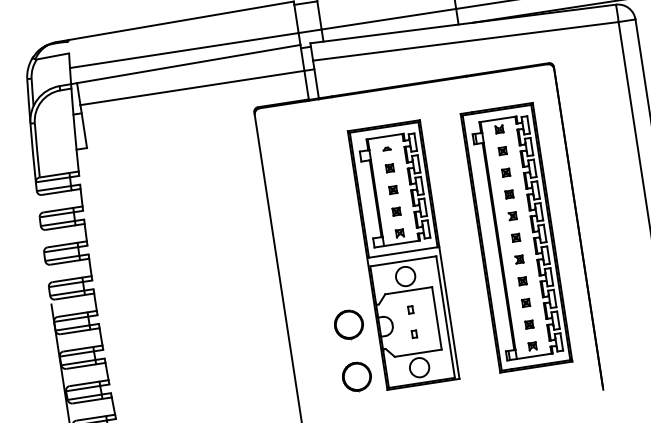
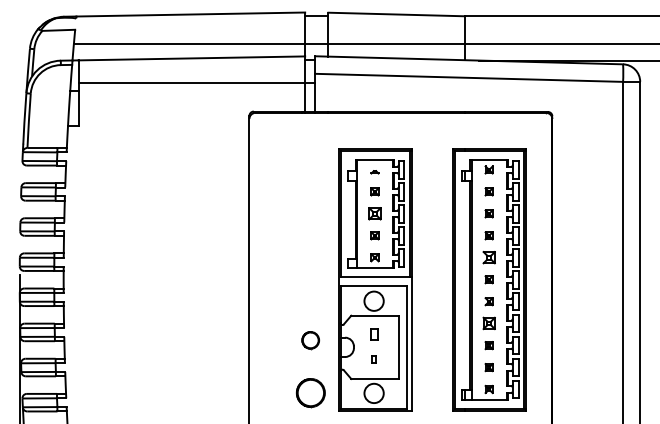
part: (392, 189) -> (374, 213), size x1.6
part: (512, 215) -> (488, 257), size x1.6
part: (522, 281) -> (488, 323), size x1.6
part: (410, 310) -> (373, 335), size x1.6
part: (348, 324) -> (310, 340), size x0.6

